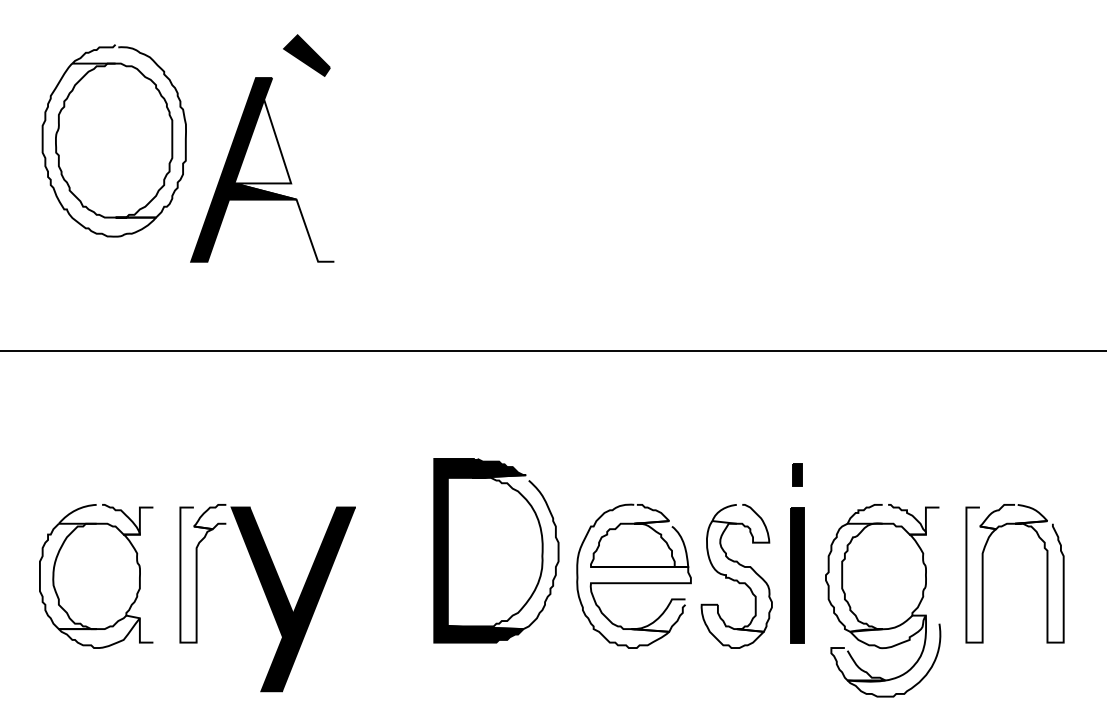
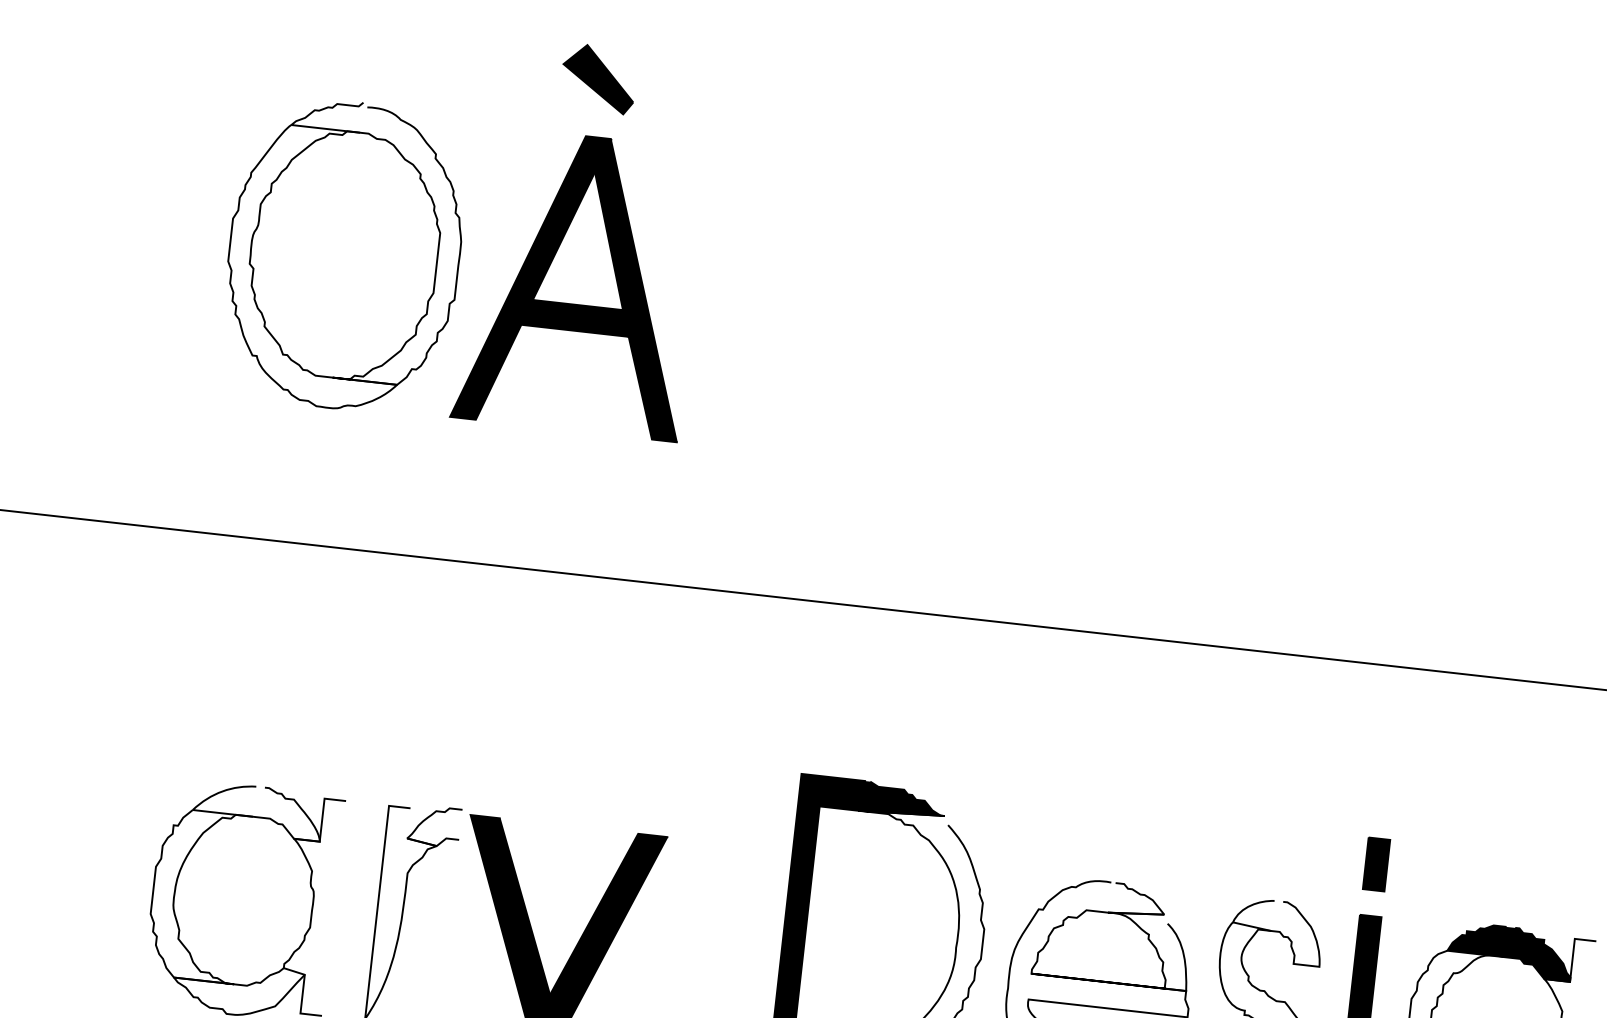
part: (306, 55) -> (597, 78), moved
part: (113, 140) -> (343, 254), moved
fill: (284, 169) -> (614, 286), added
part: (797, 474) -> (1376, 863), size x1.43
fill: (886, 519) -> (1510, 950), added

